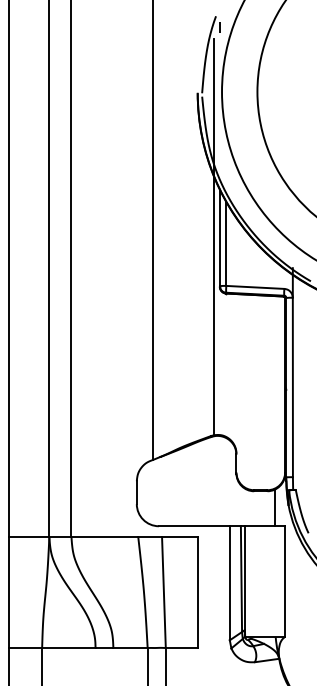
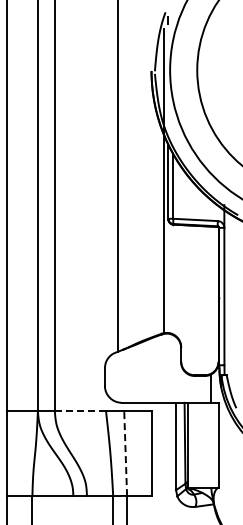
line: (104, 537) -> (80, 411), solid -> dashed
line: (163, 592) -> (125, 453), solid -> dashed

